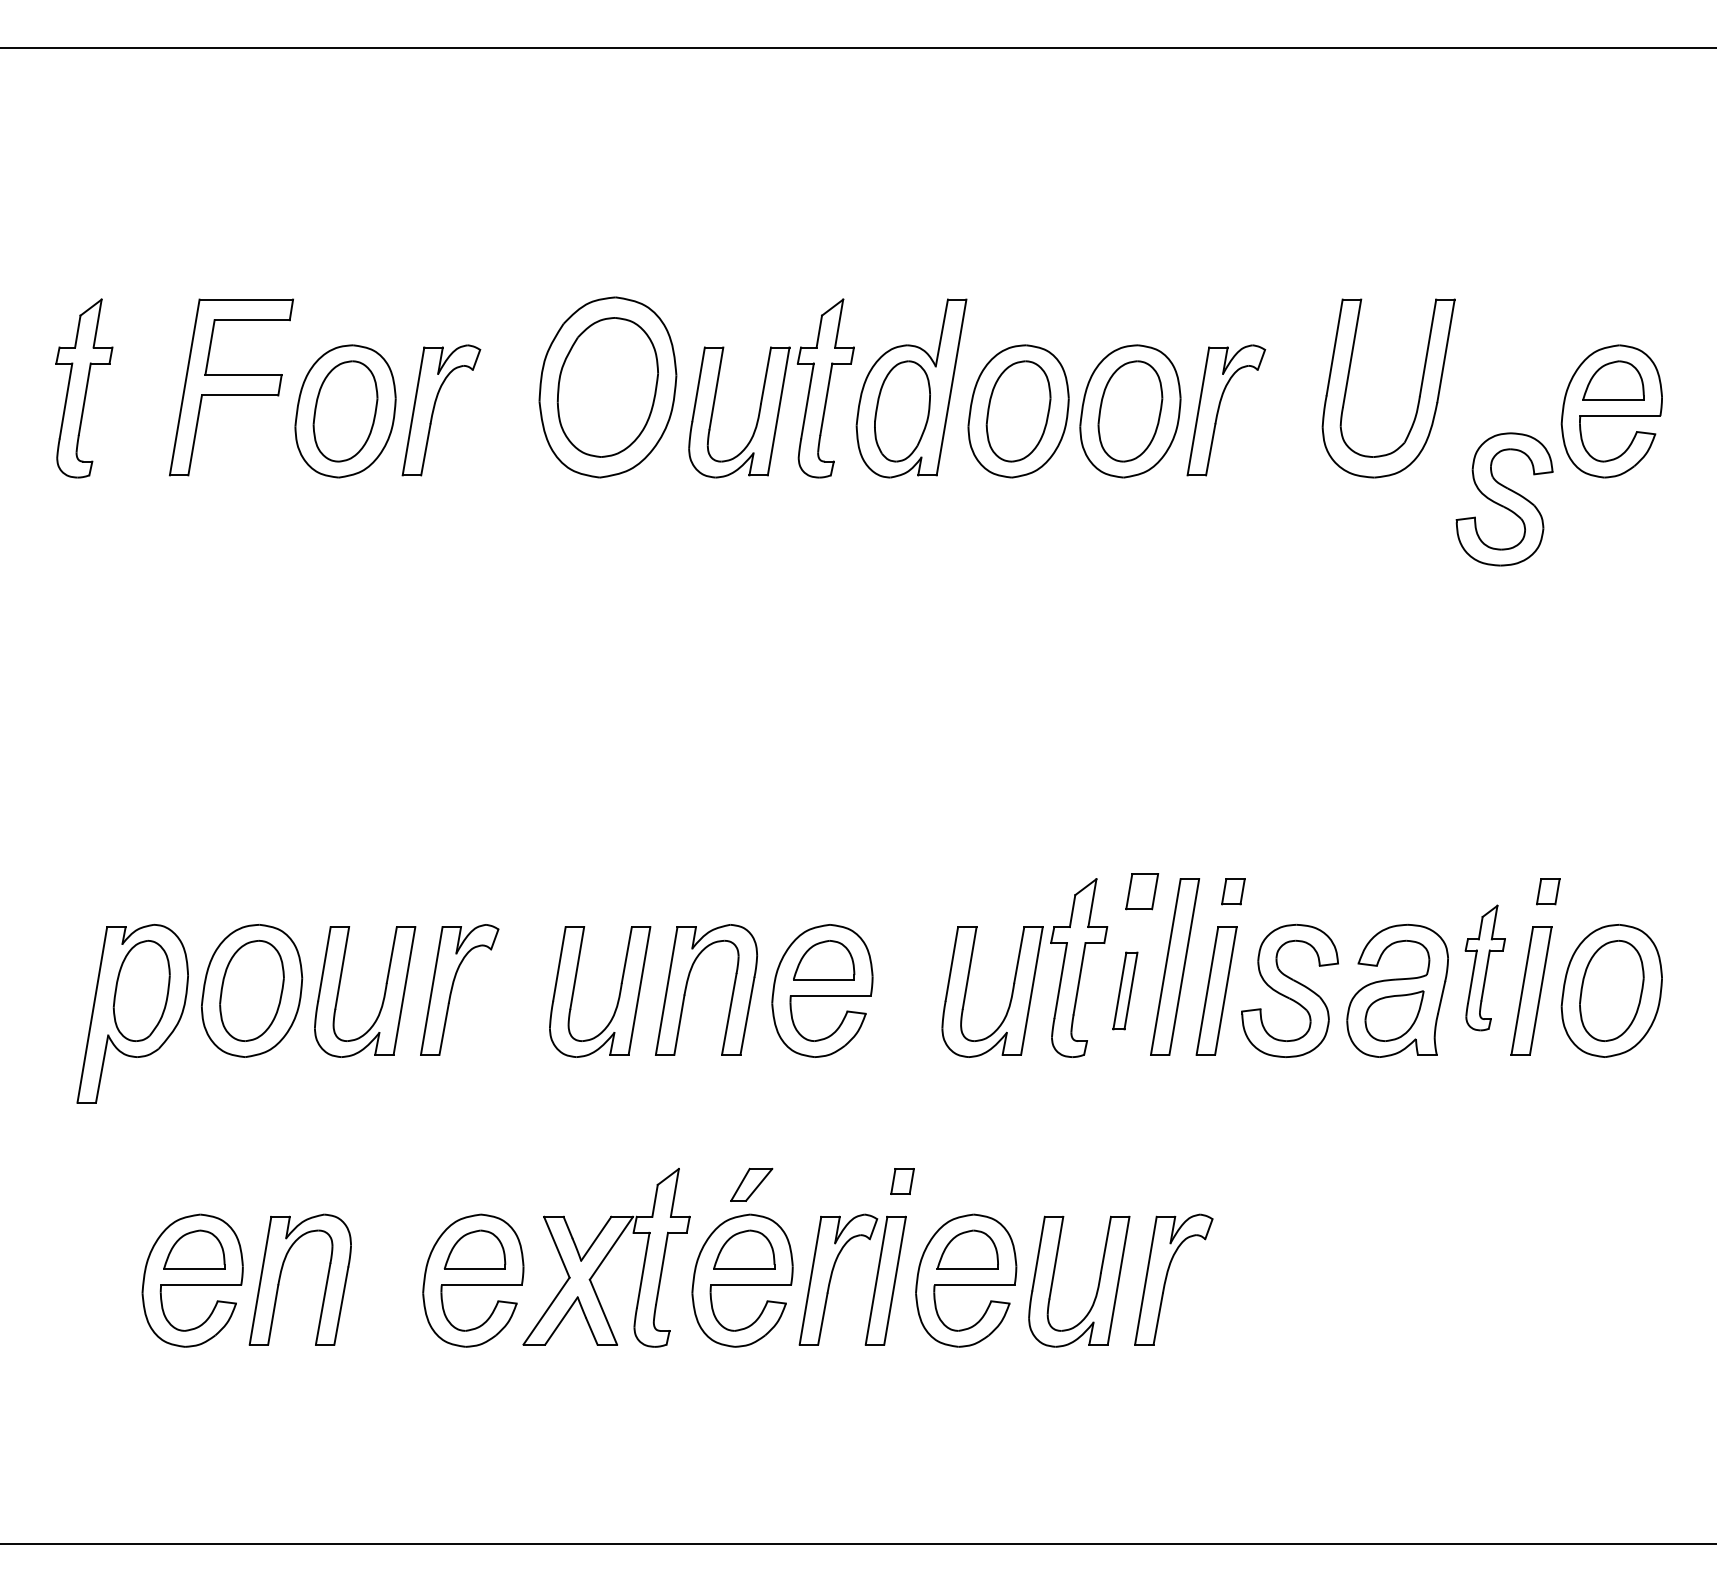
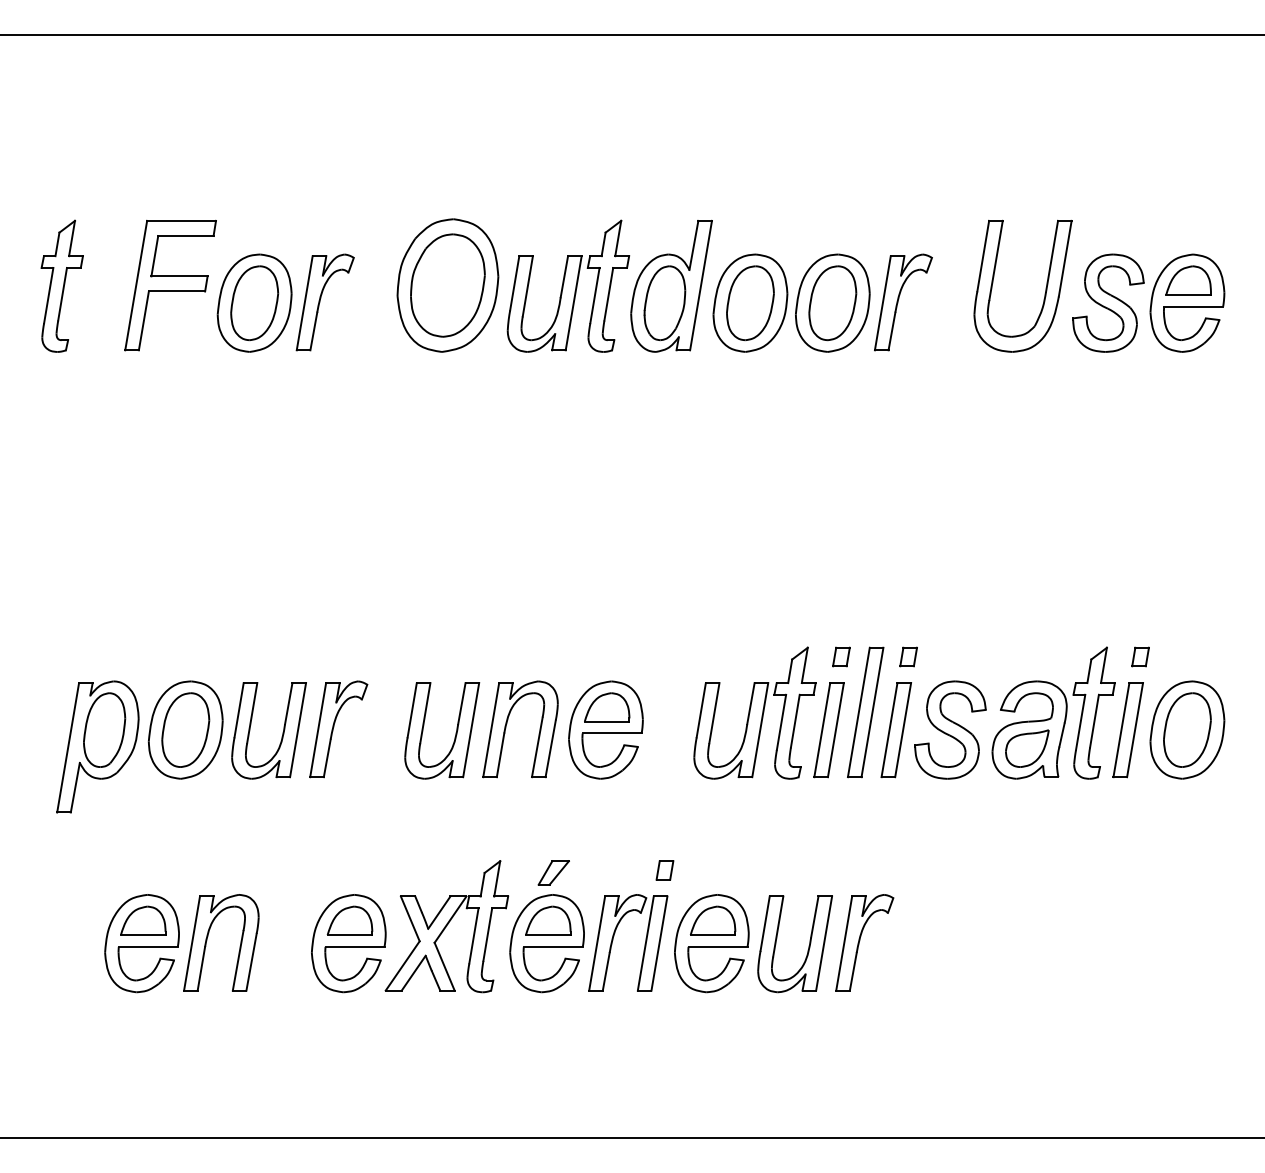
part: (1504, 499) -> (1108, 303), moved
part: (1141, 891) -> (840, 656), size x0.71
part: (1485, 967) -> (1094, 712), size x1.43
part: (1125, 990) -> (829, 729), size x1.67

